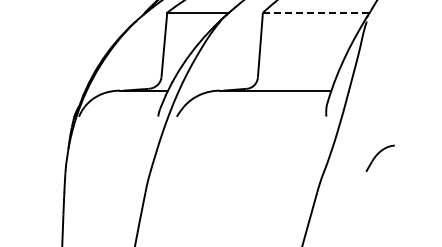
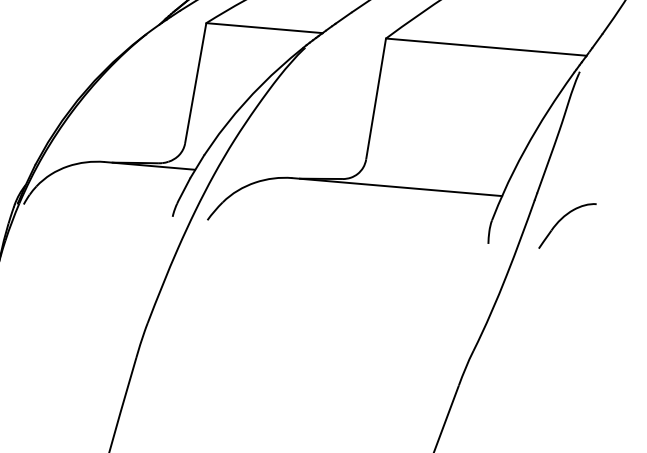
line: (316, 12) -> (486, 46), dashed -> solid
part: (379, 157) -> (566, 223), moved

